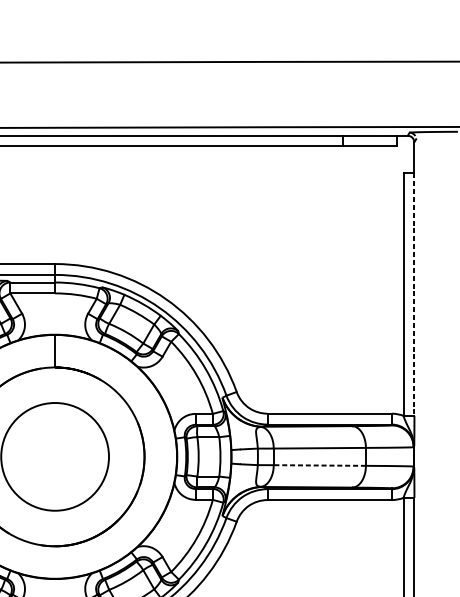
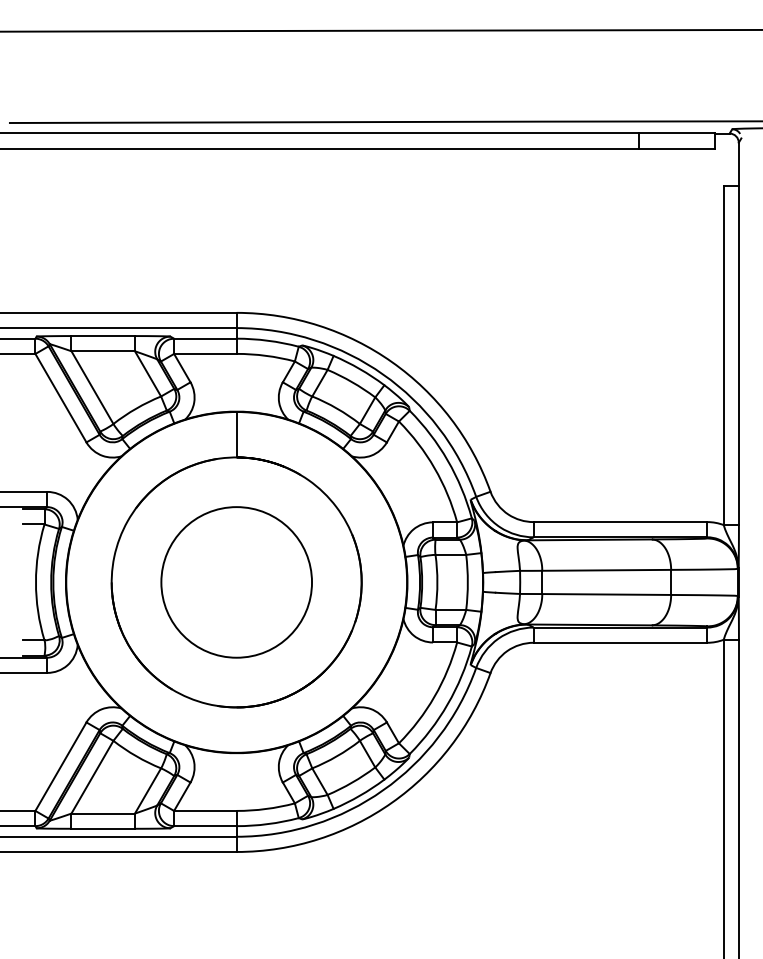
line: (414, 295) -> (738, 356), dashed -> solid
line: (319, 465) -> (606, 594), dashed -> solid

